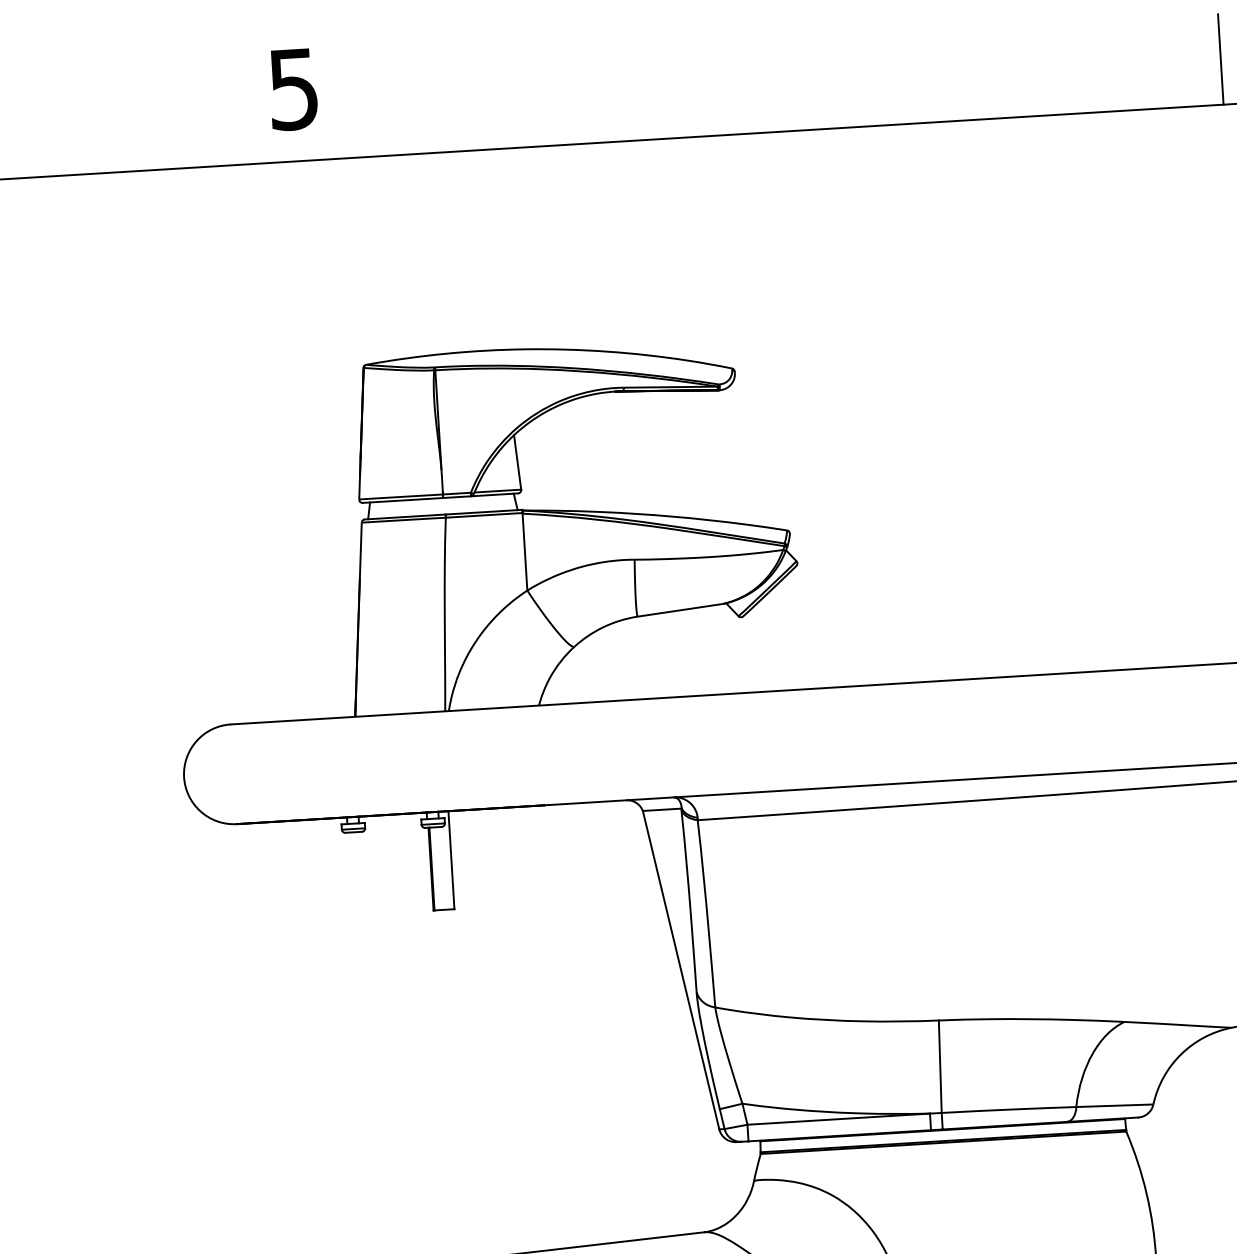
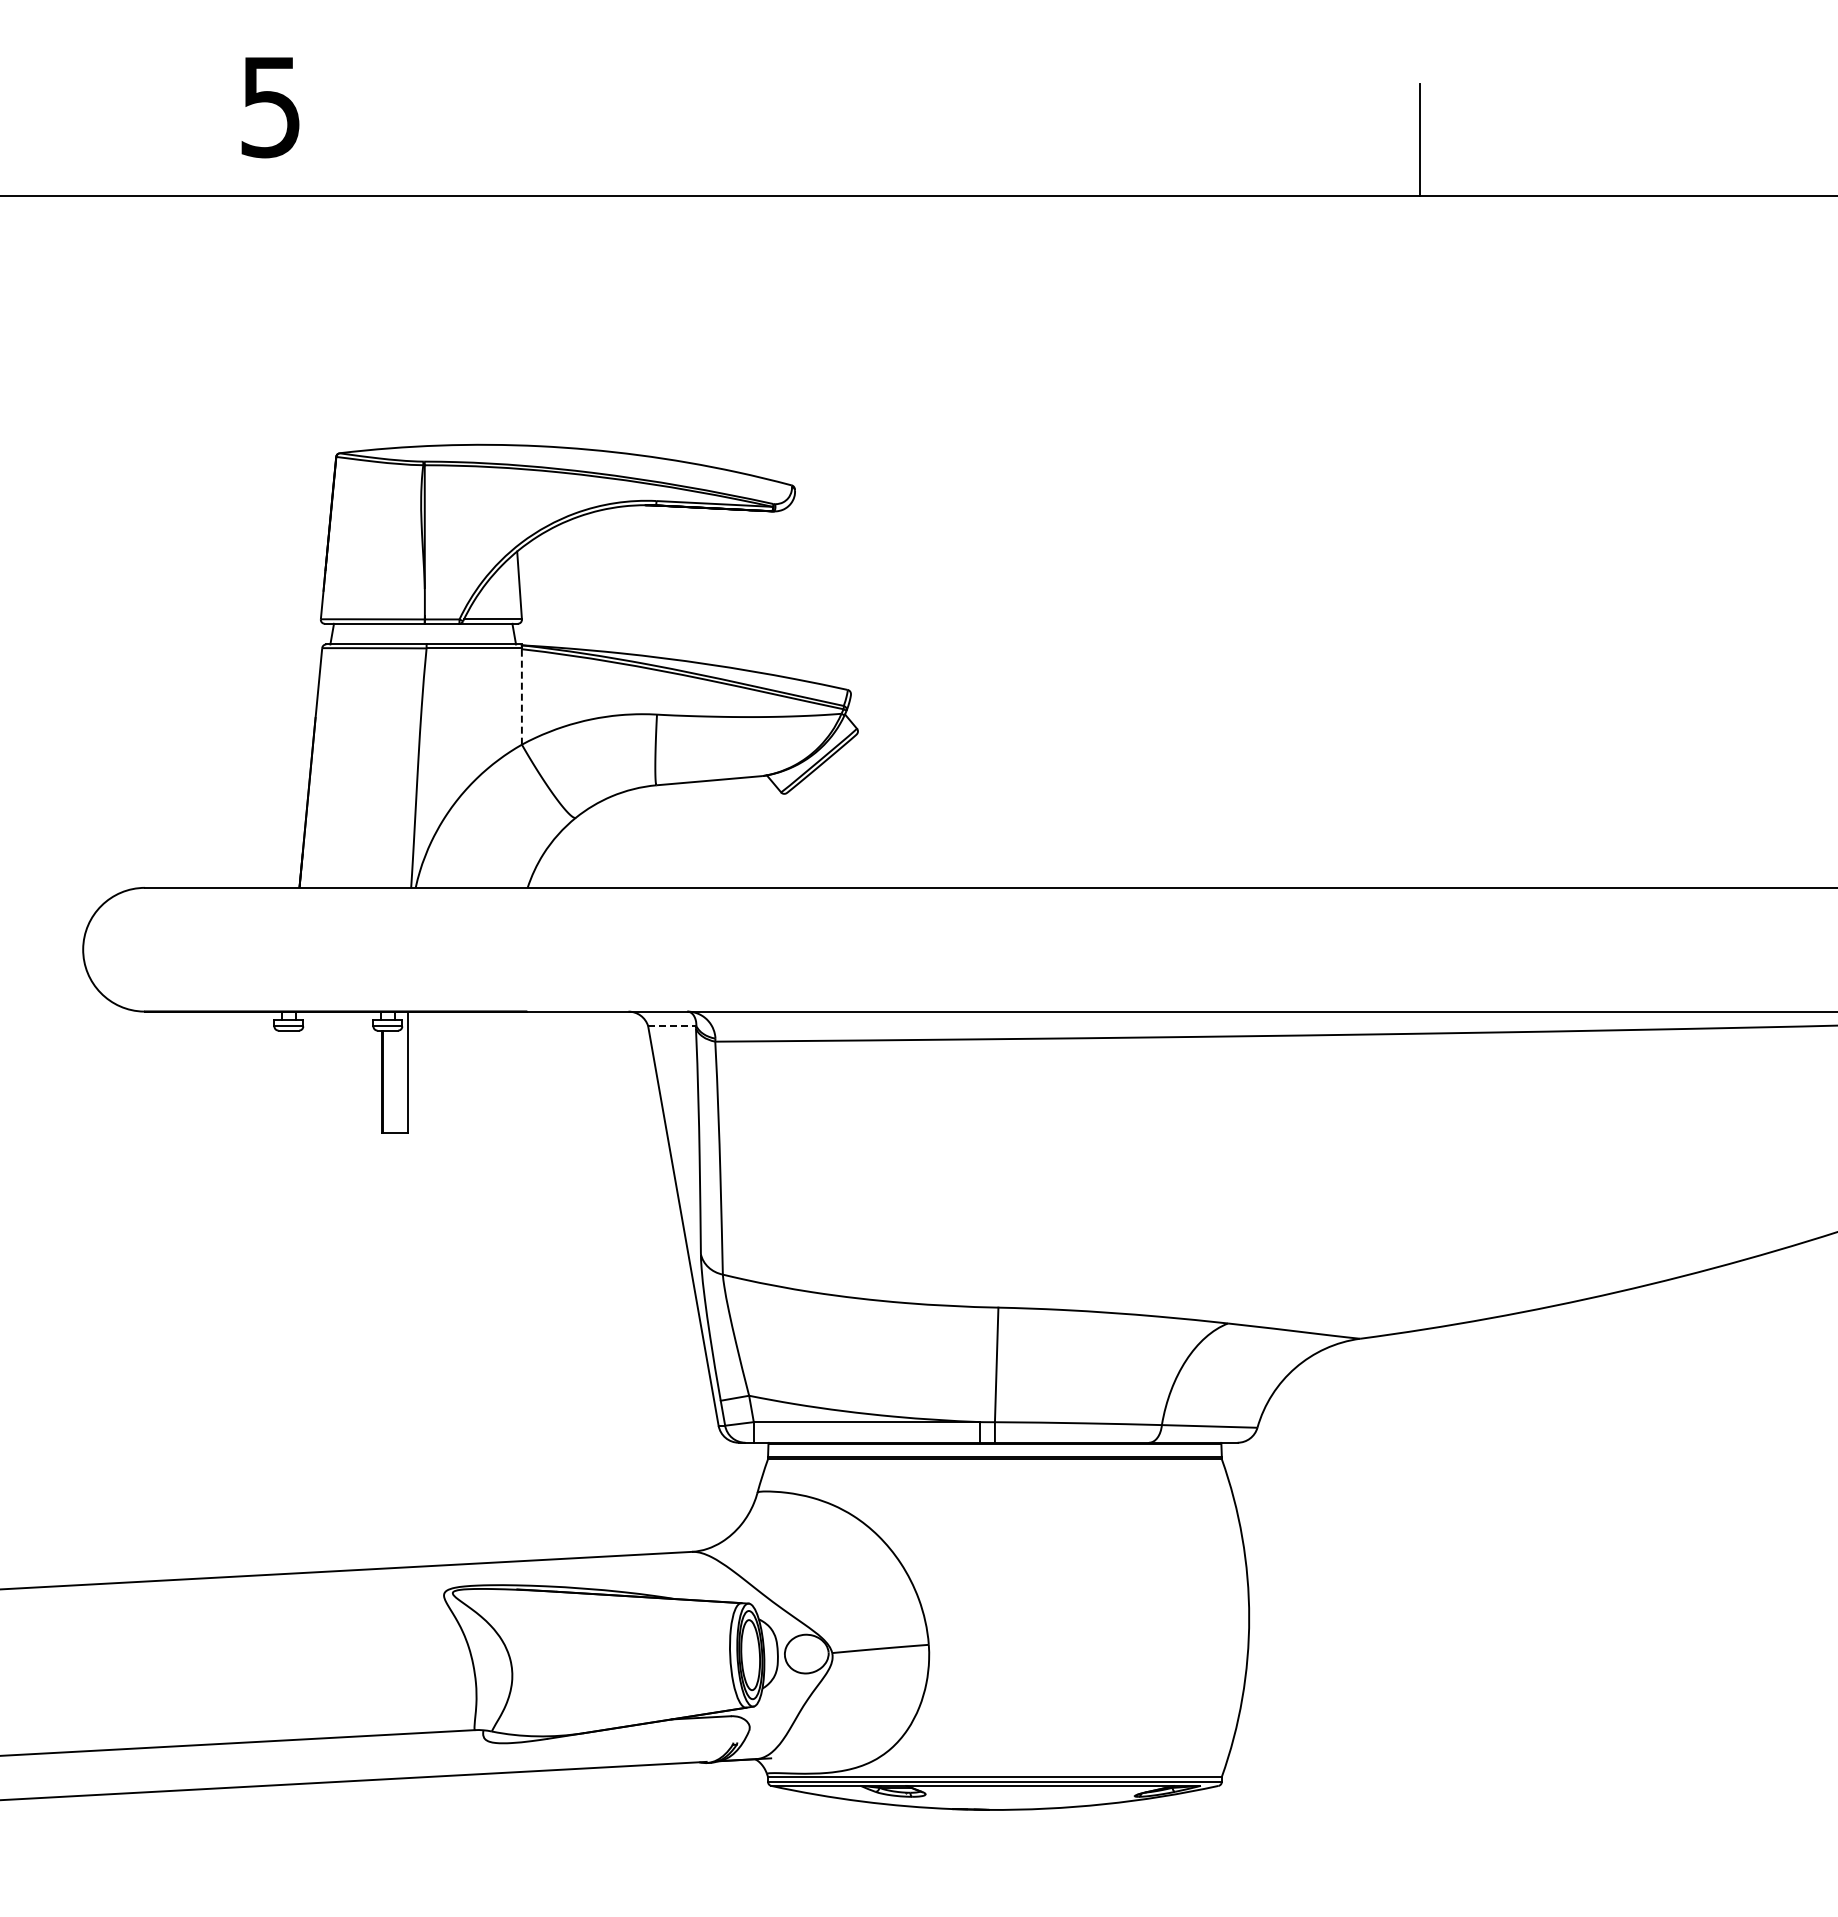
line: (524, 551) -> (521, 696), solid -> dashed
line: (662, 810) -> (672, 1026), solid -> dashed

